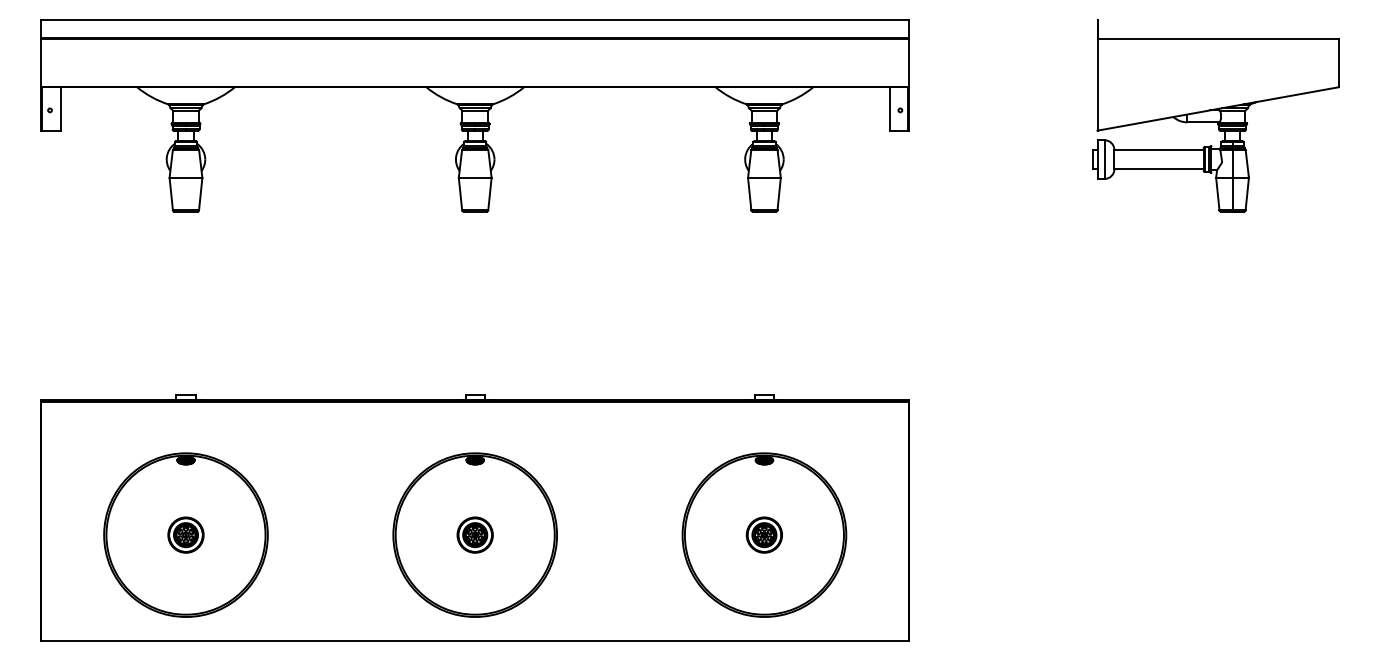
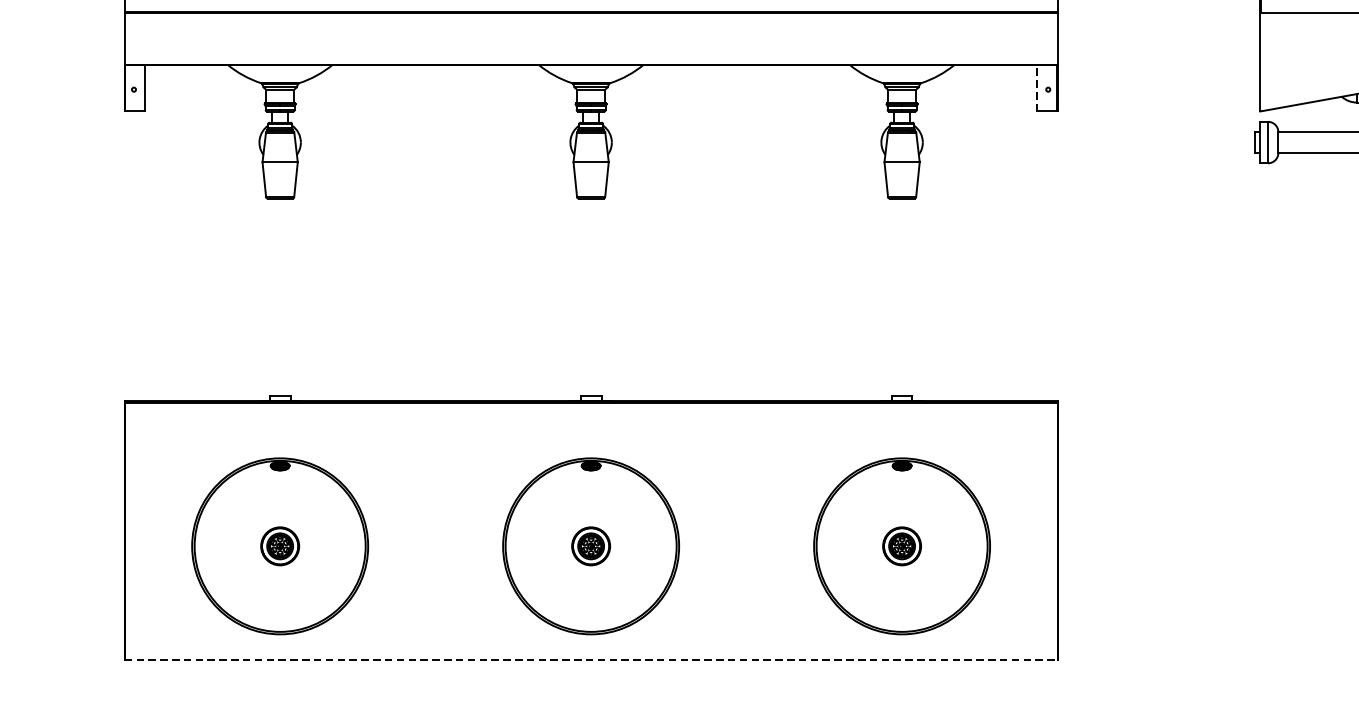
line: (889, 109) -> (1036, 88), solid -> dashed
line: (475, 641) -> (591, 660), solid -> dashed

